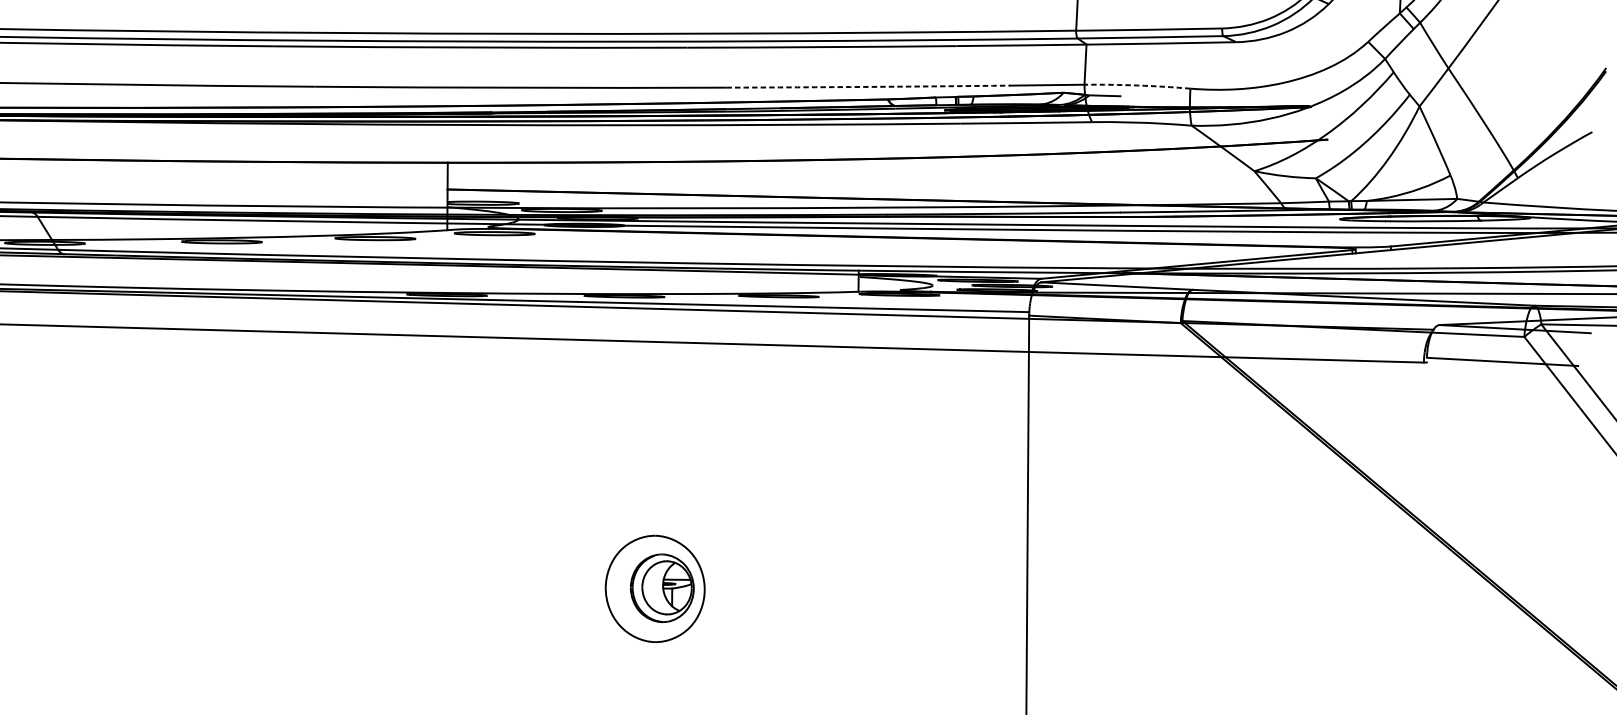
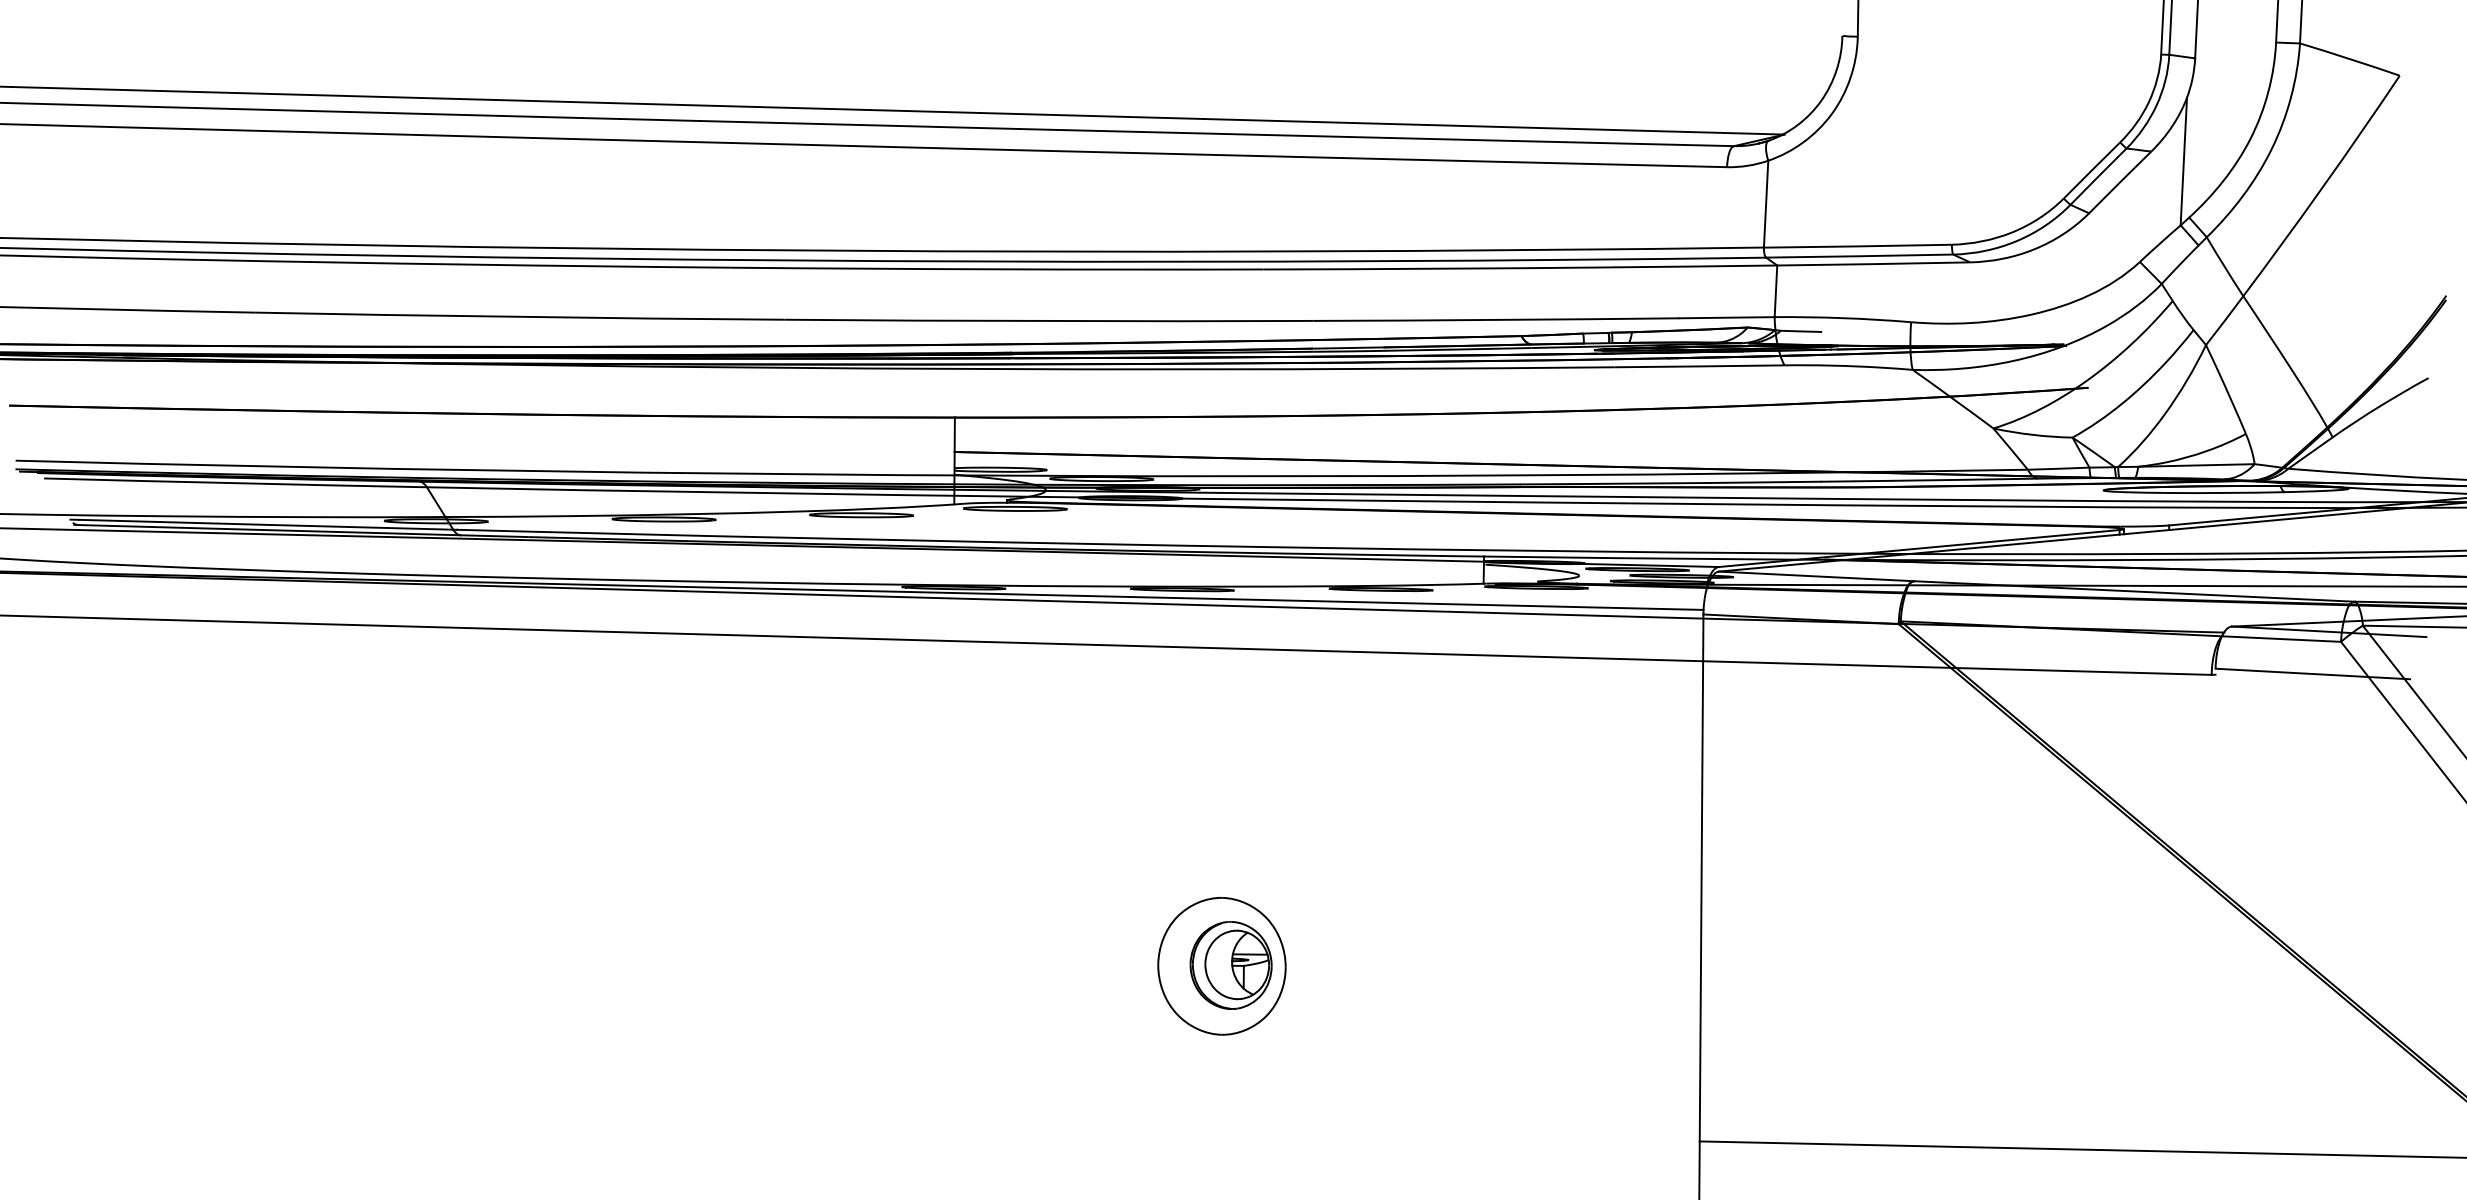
arc: (1137, 85) -> (1842, 318), dashed -> solid
arc: (868, 86) -> (1496, 319), dashed -> solid

